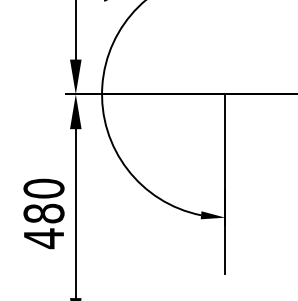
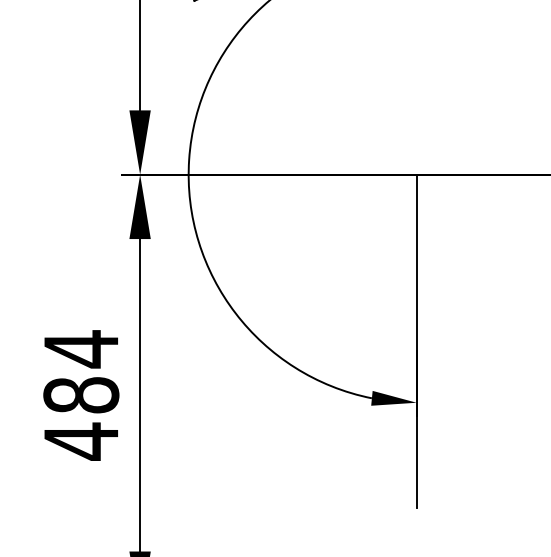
text: (43, 188) -> (80, 348), 480 -> 484

